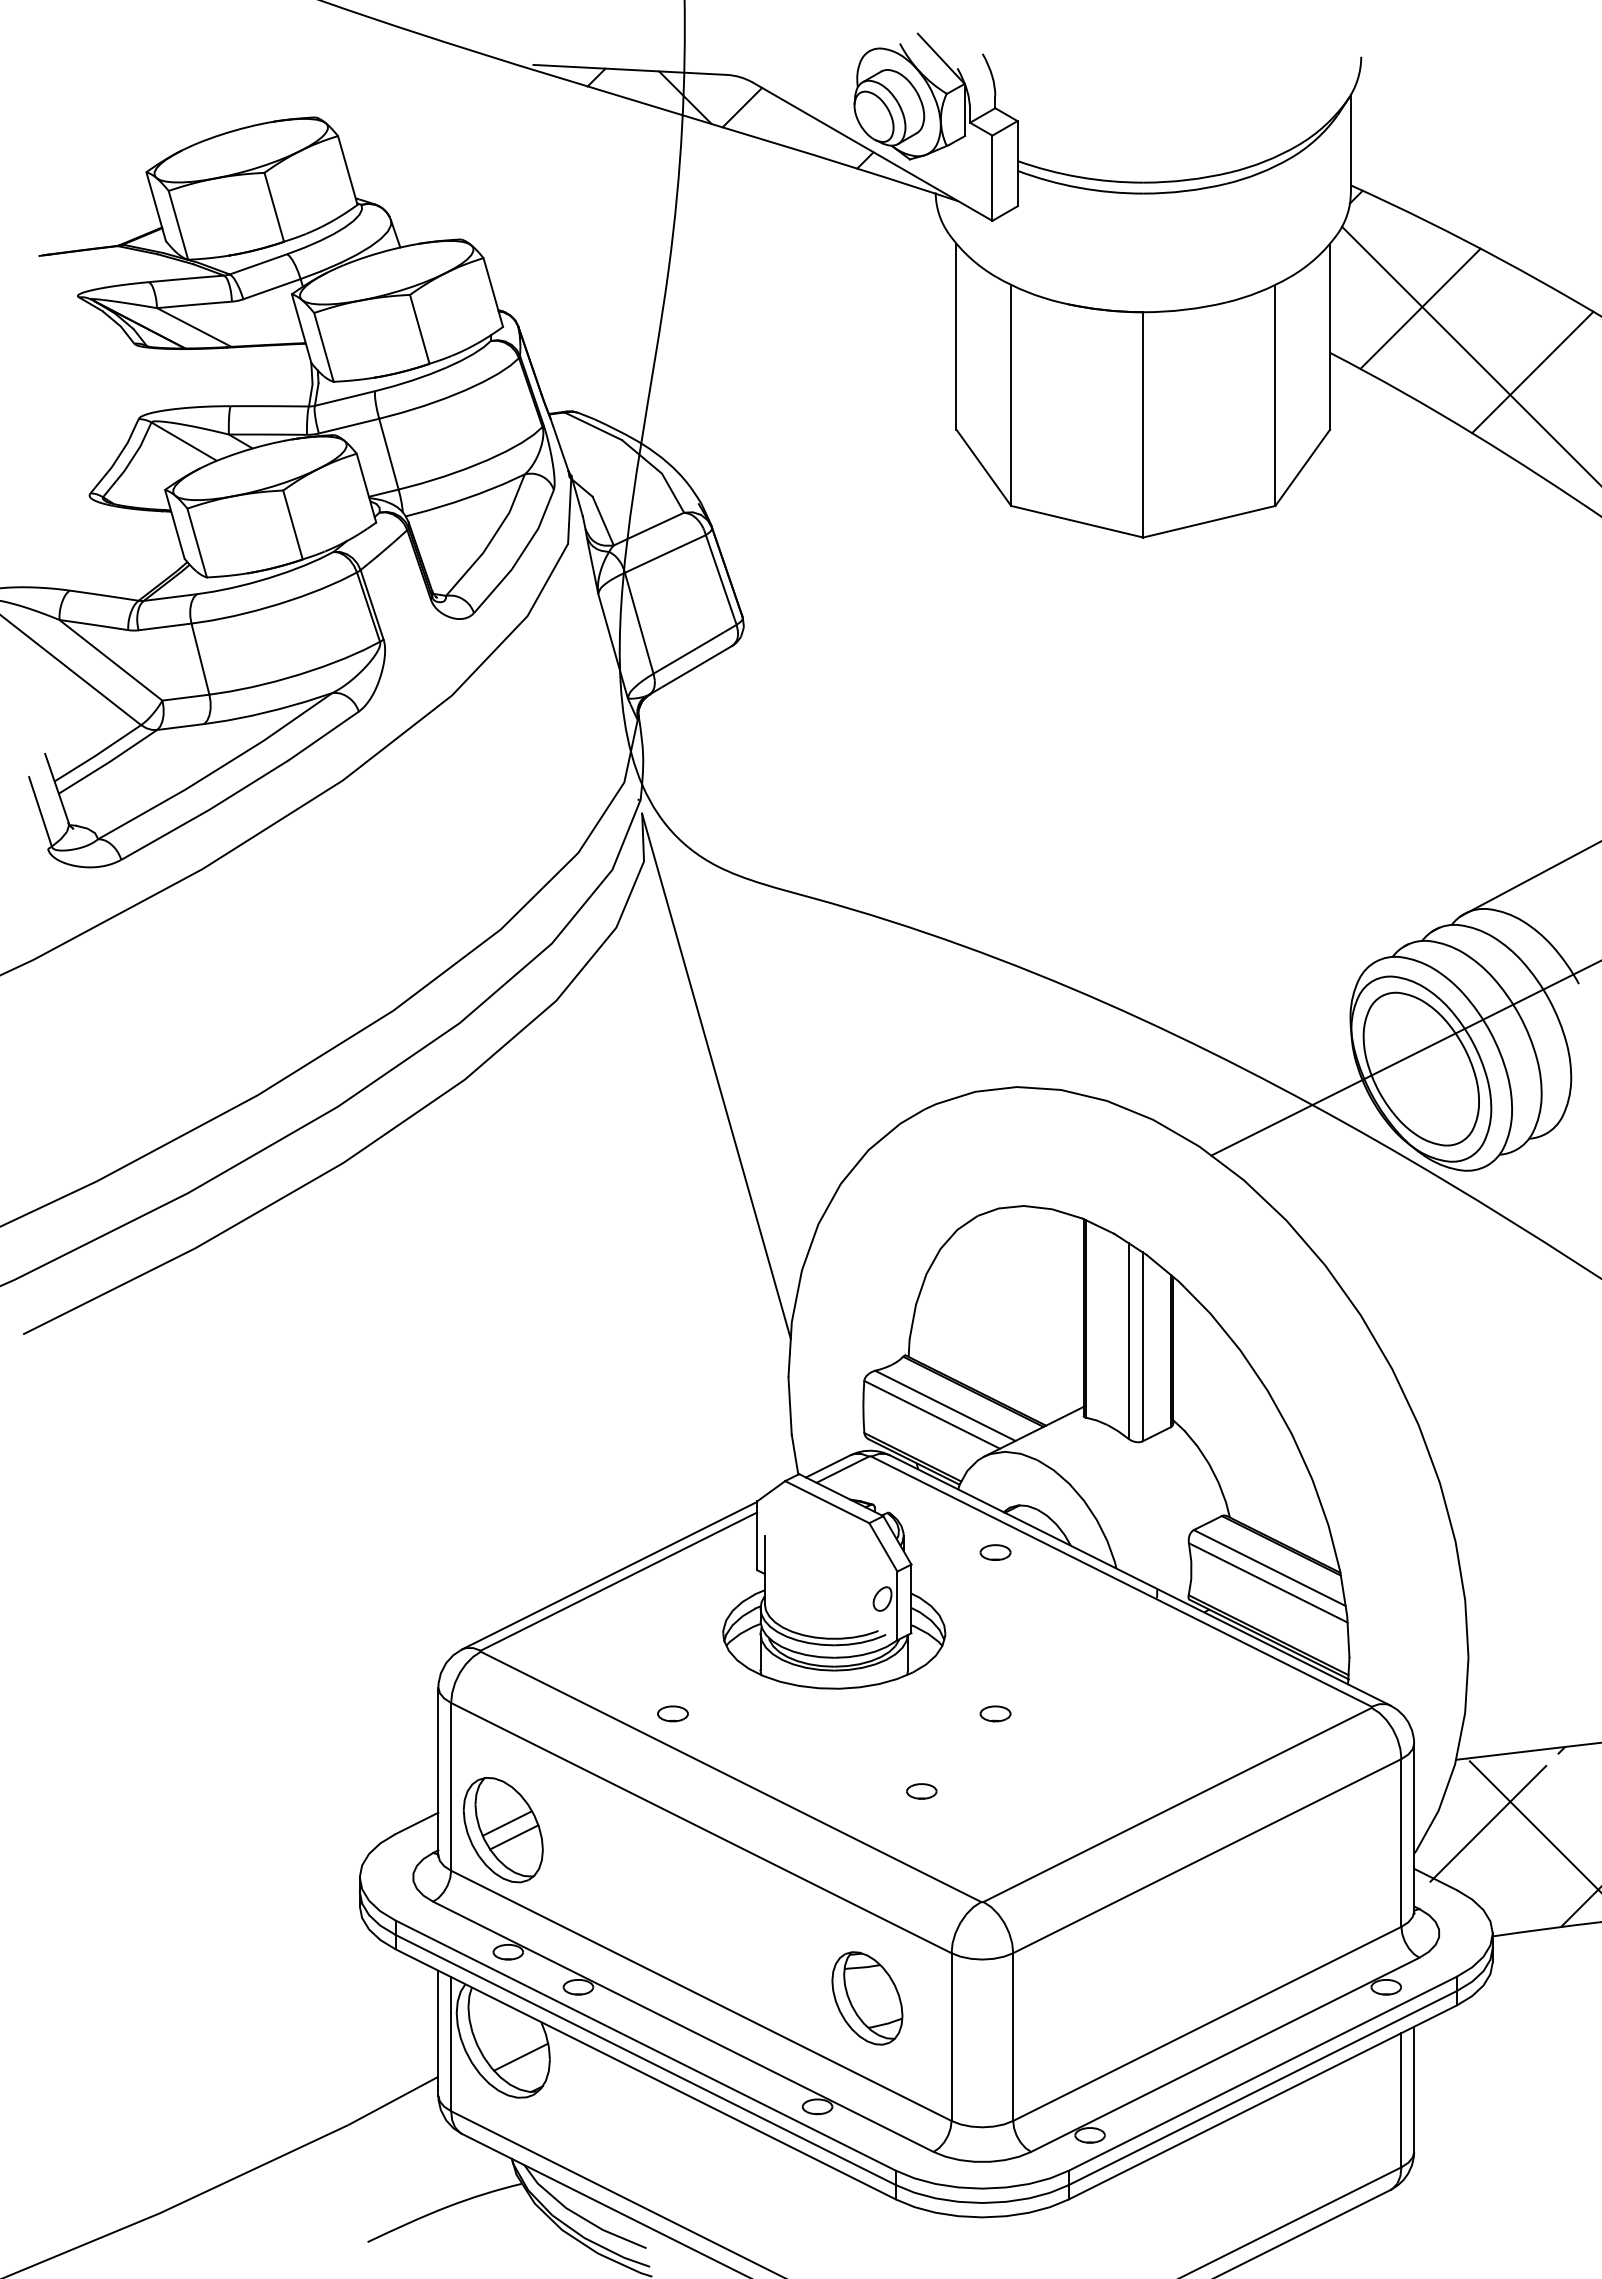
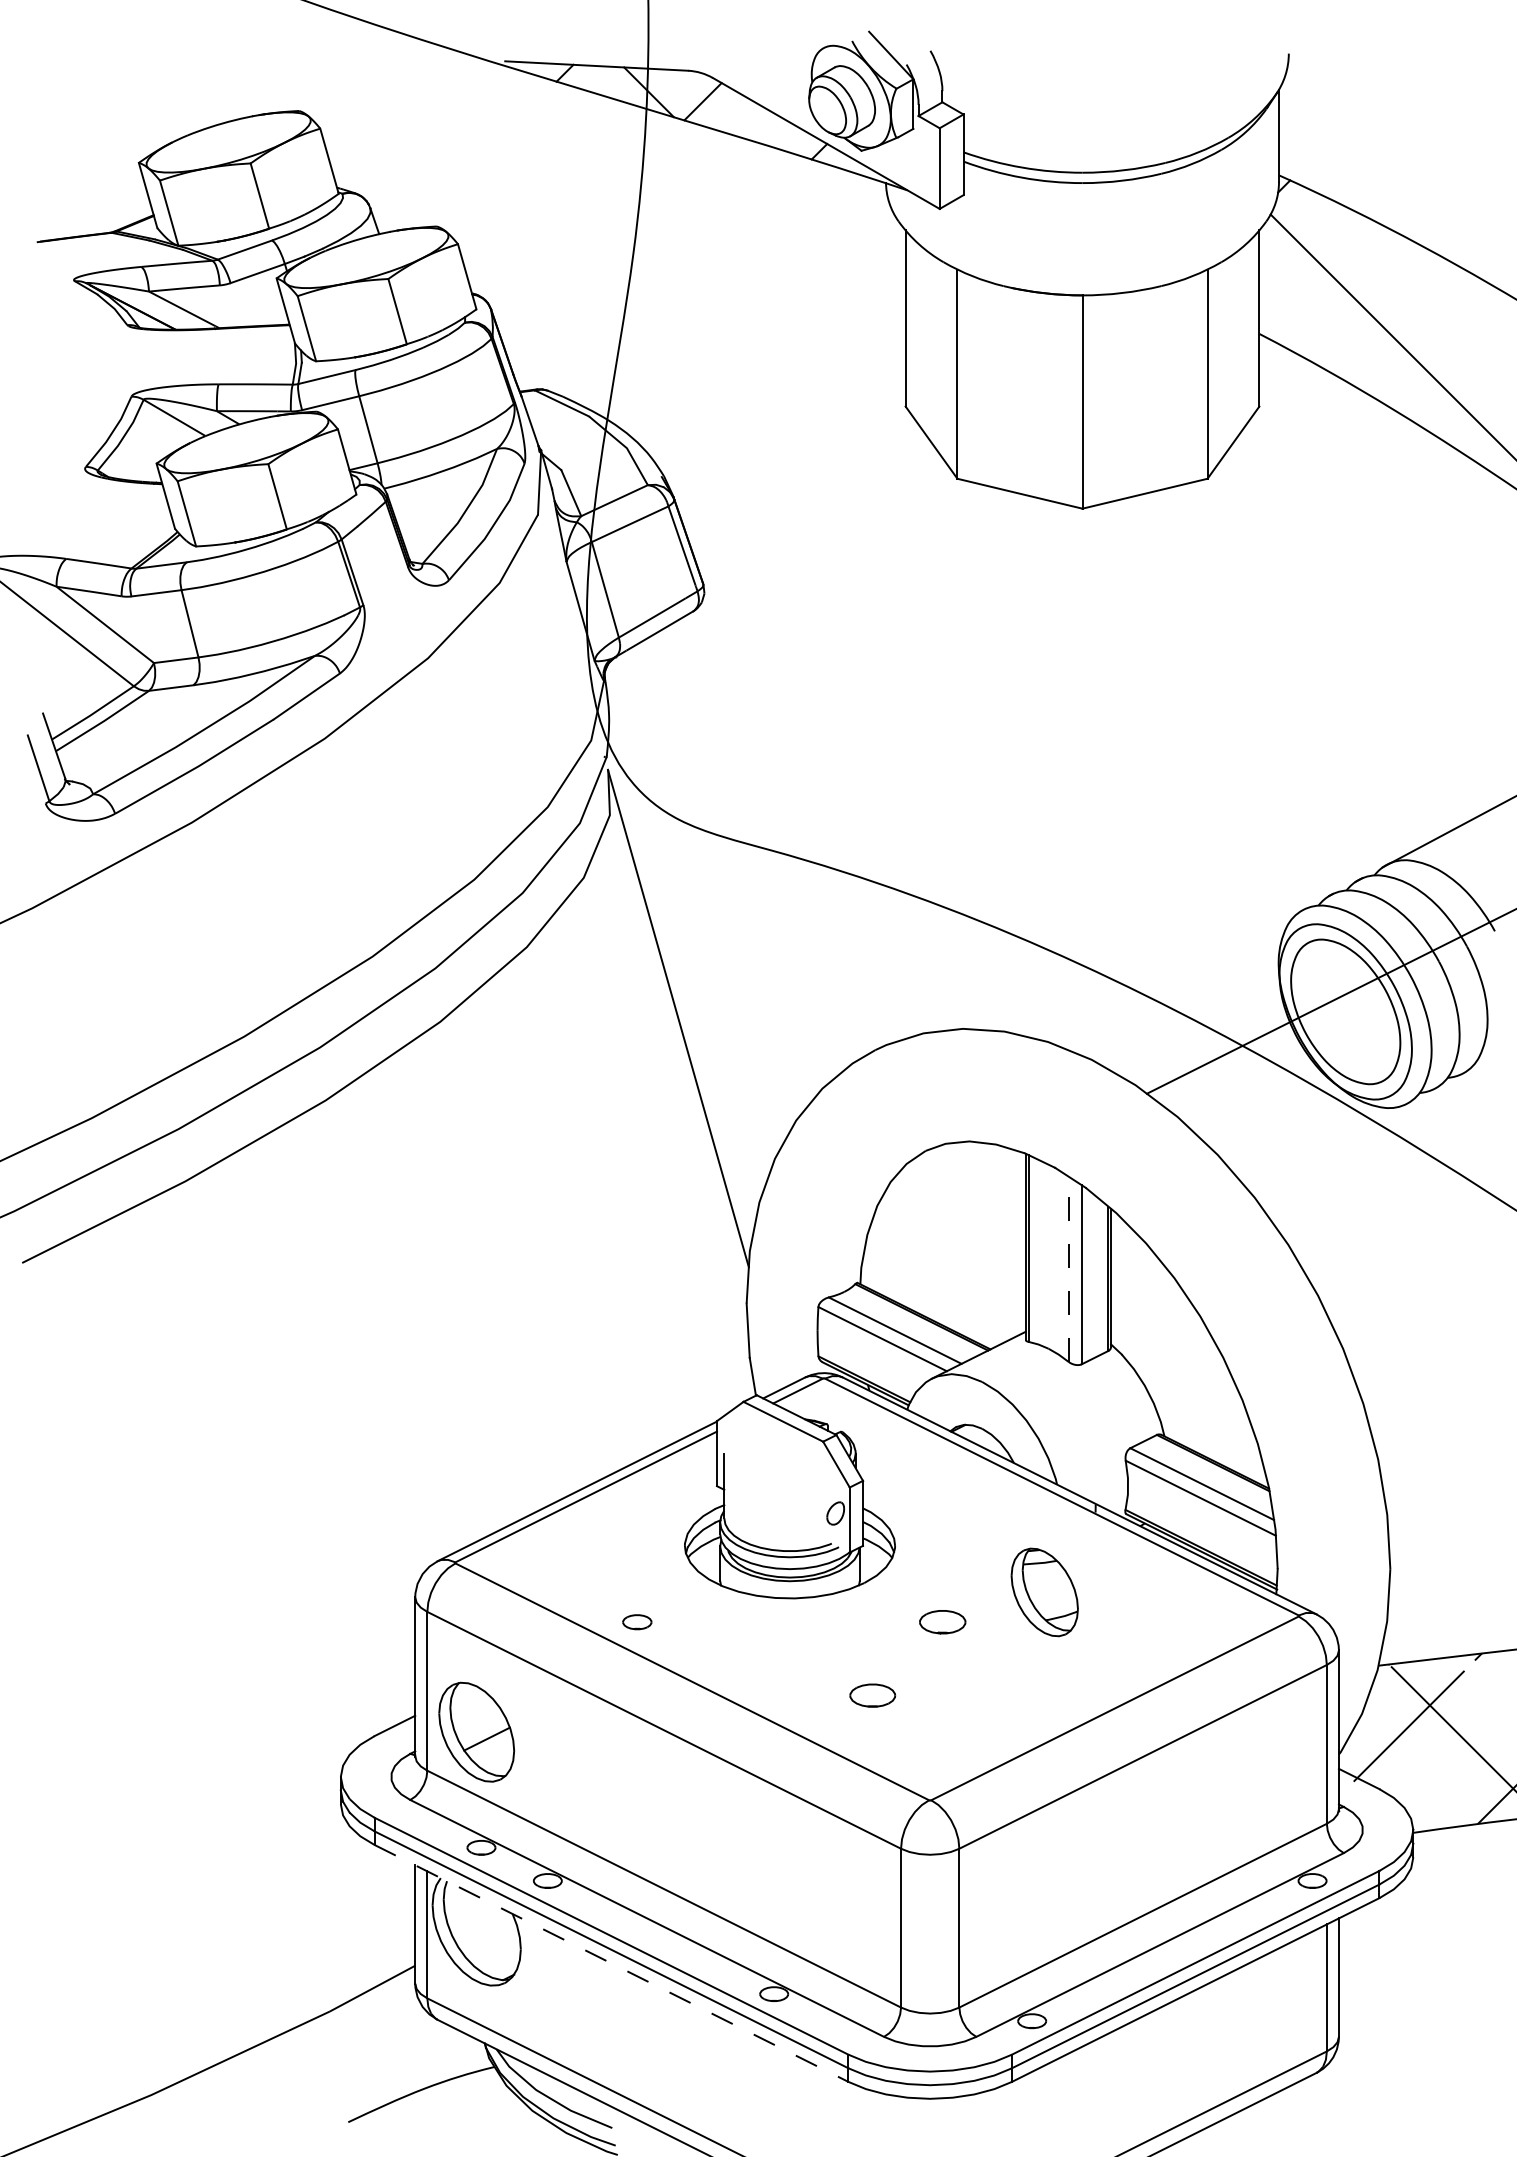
line: (1420, 308) -> (1344, 291), removed
line: (1532, 372) -> (1450, 352), removed
line: (1128, 1340) -> (1068, 1268), solid -> dashed
part: (995, 1552) -> (942, 1469), removed
part: (995, 1713) -> (942, 1621), size x1.6
part: (921, 1791) -> (872, 1695), size x1.6
line: (506, 1823) -> (479, 1725), removed
part: (867, 1998) -> (1044, 1592), moved
line: (521, 2056) -> (493, 1946), removed
line: (645, 2074) -> (611, 1963), solid -> dashed

